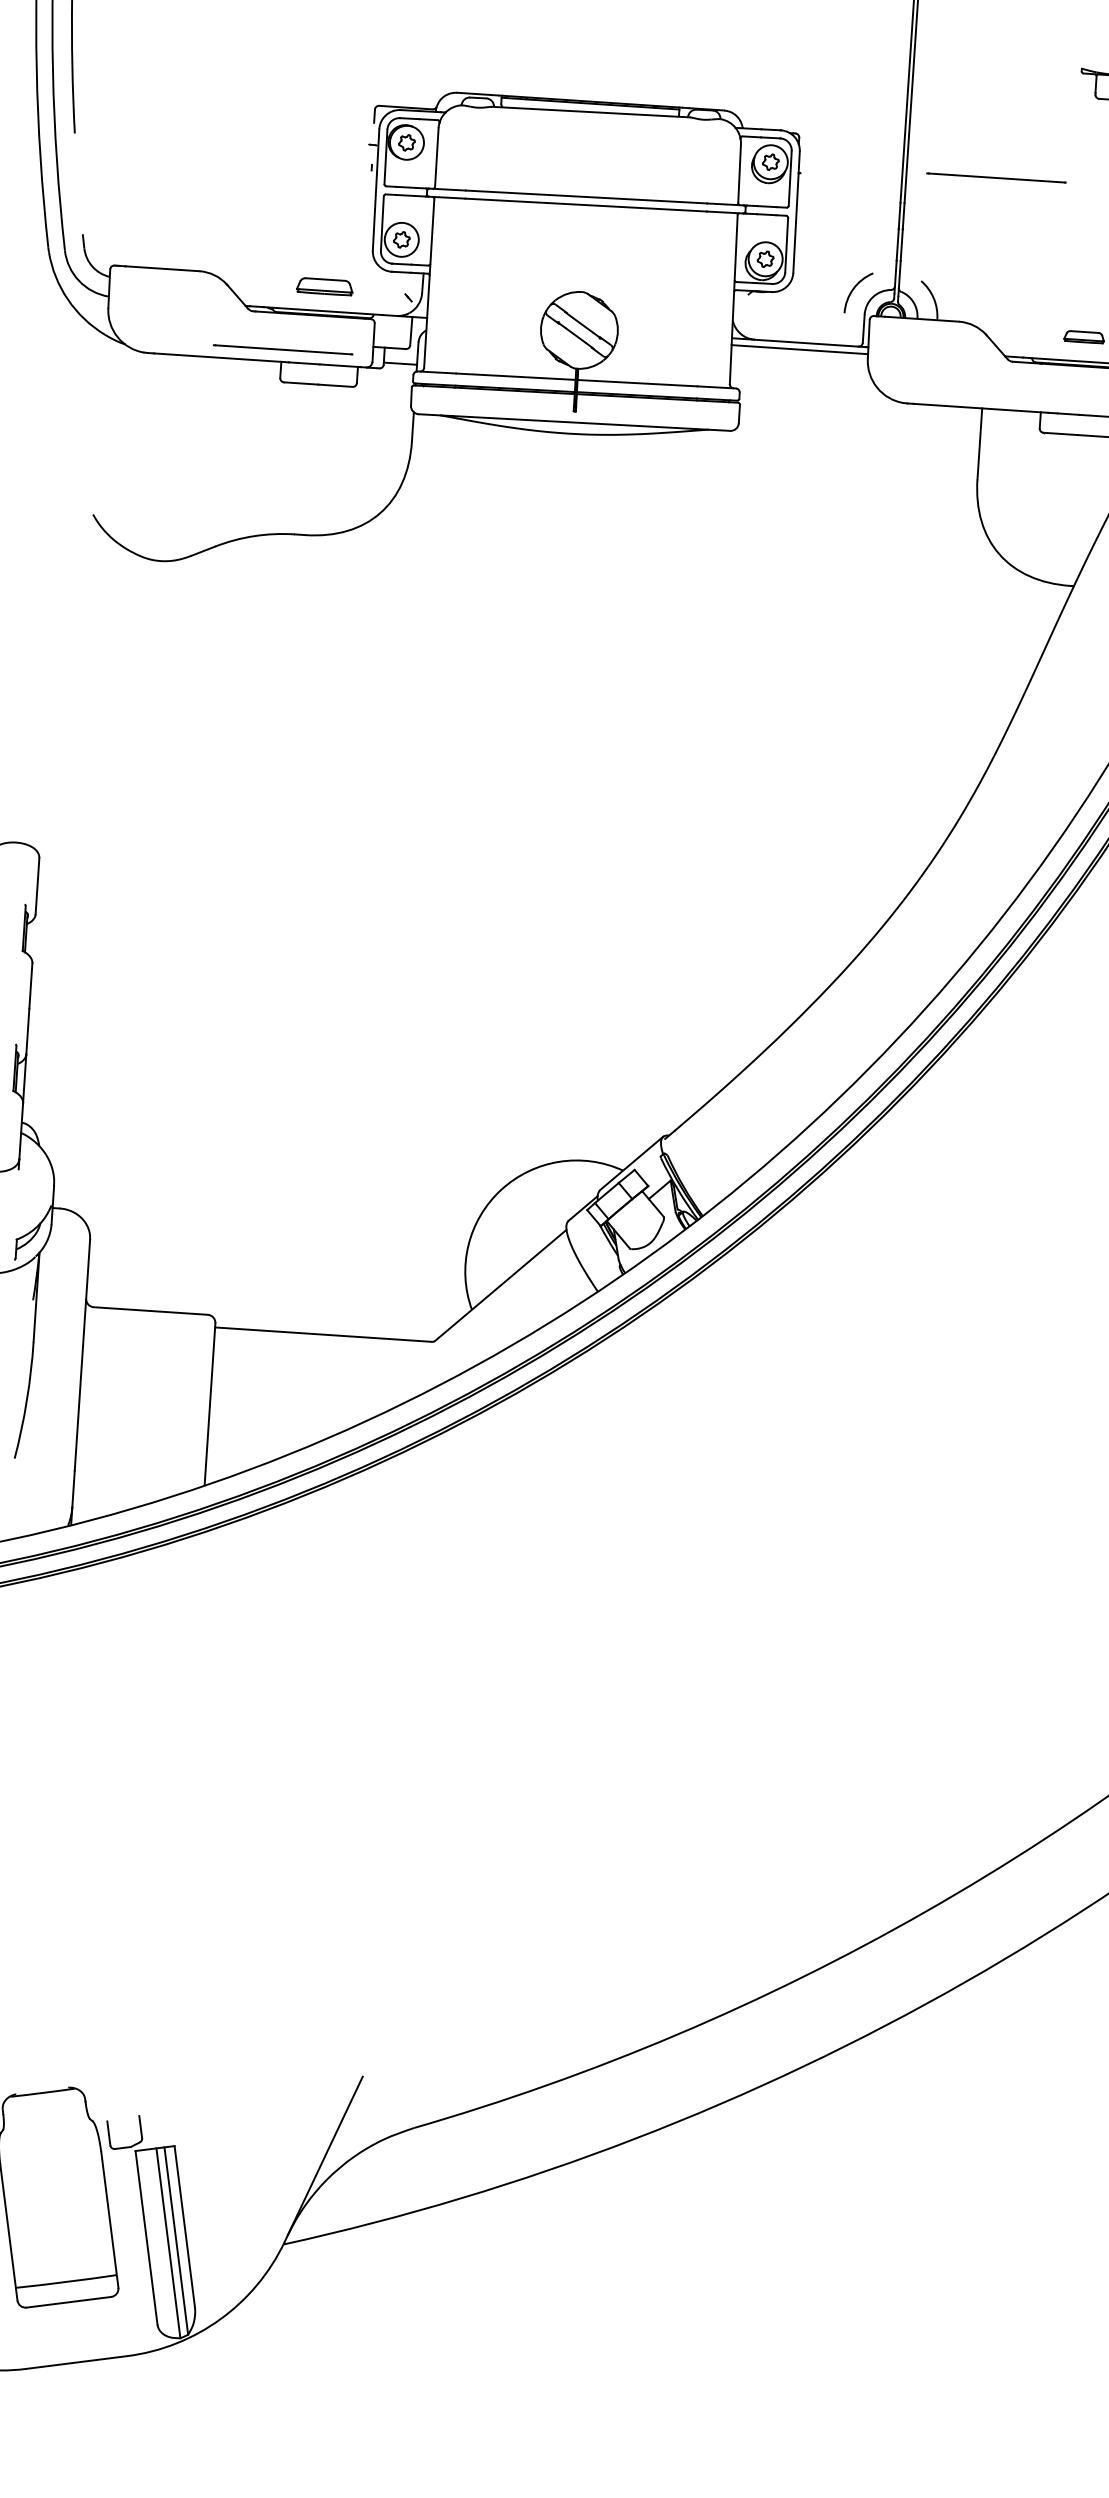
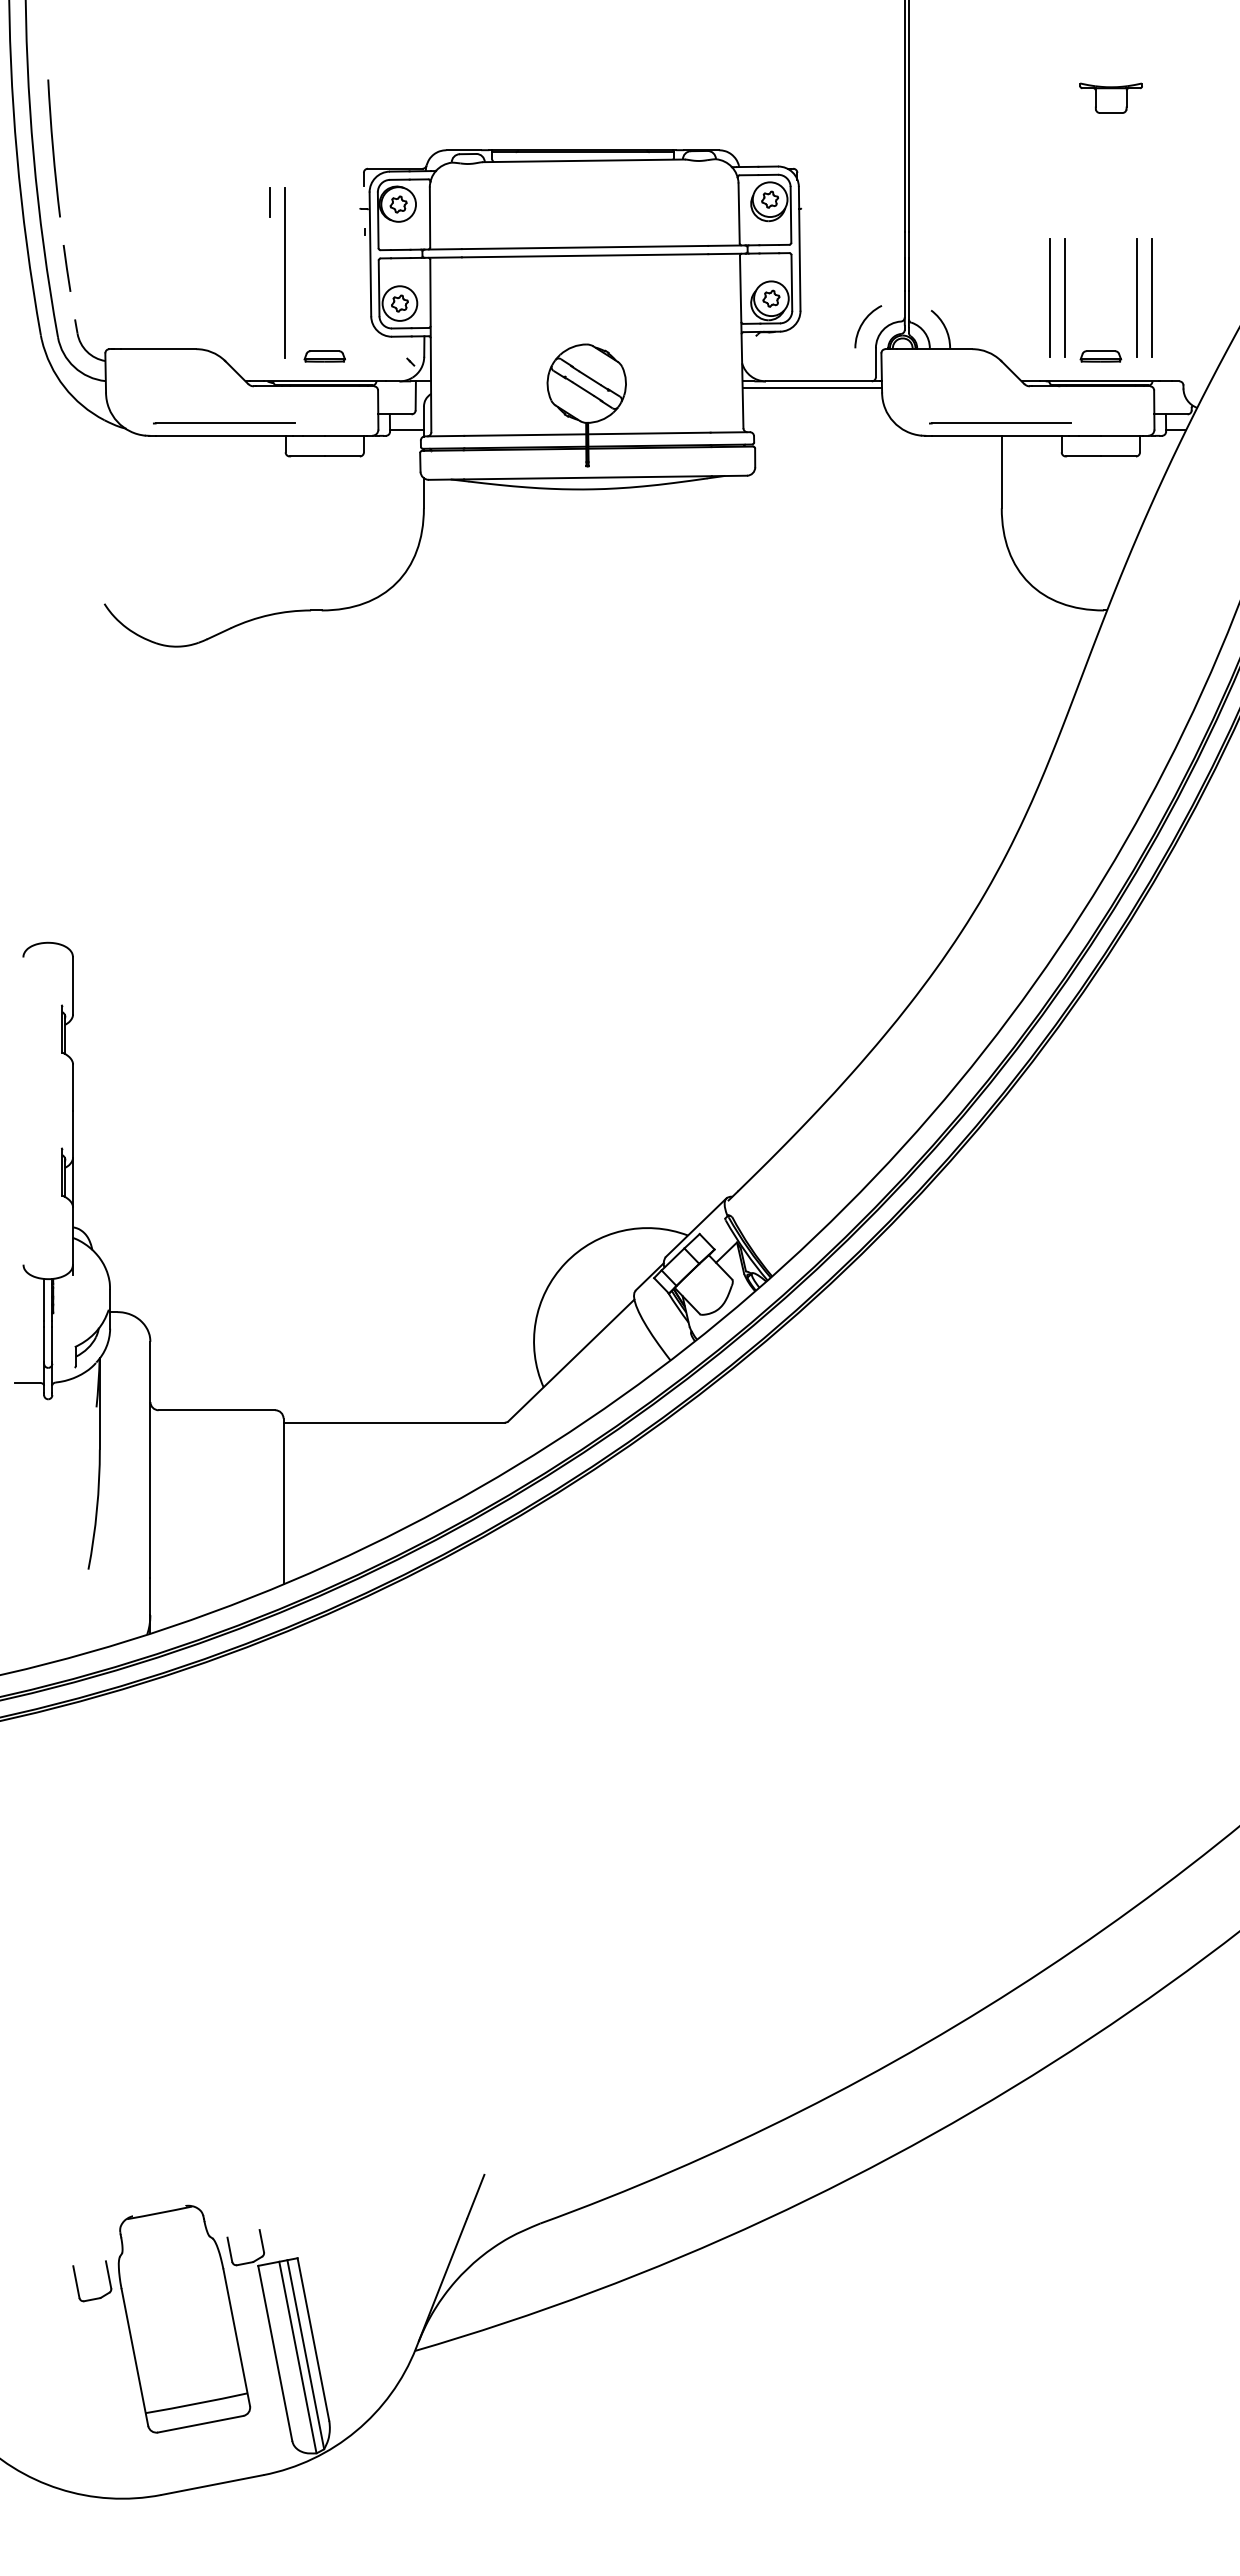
line: (281, 132) -> (270, 202), added
line: (996, 178) -> (1000, 423), moved
line: (77, 183) -> (66, 268), added
line: (290, 201) -> (284, 272), added
line: (1037, 276) -> (1049, 297), added
line: (1053, 277) -> (1065, 297), added
part: (324, 286) -> (324, 356), size x0.71
line: (282, 349) -> (224, 423), moved

